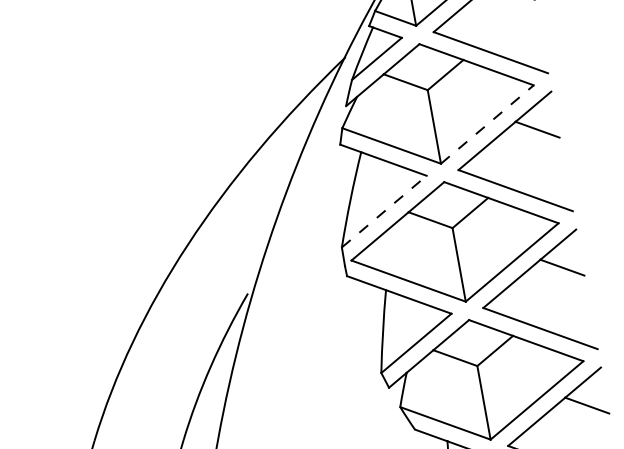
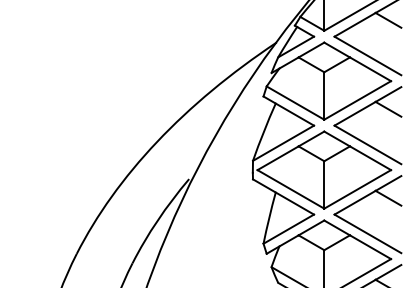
line: (487, 124) -> (357, 100), dashed -> solid
line: (384, 211) -> (283, 143), dashed -> solid

